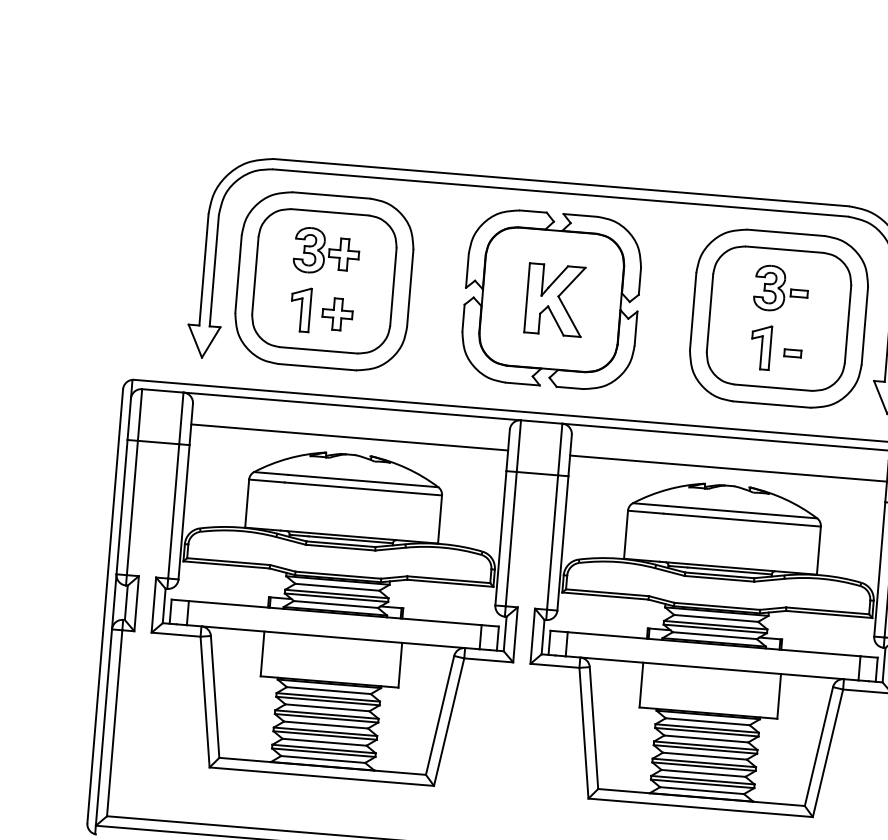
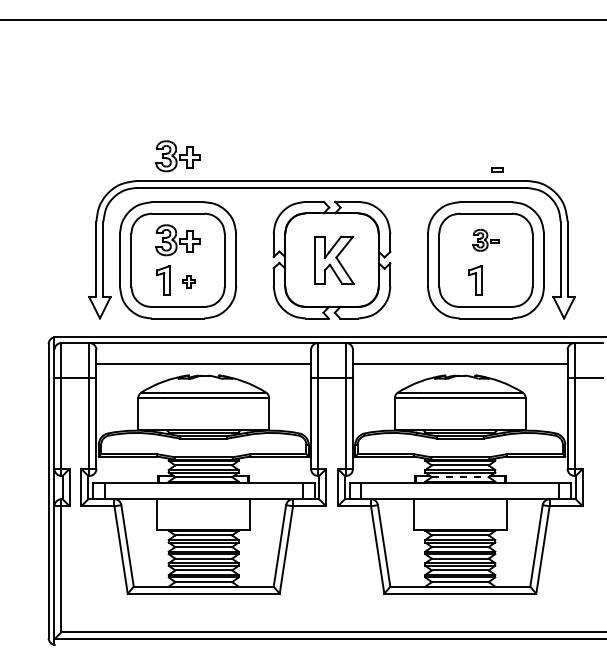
part: (336, 127) -> (177, 156), added
part: (780, 289) -> (485, 240), size x0.7
part: (337, 313) -> (188, 281), size x0.6
part: (793, 352) -> (497, 169), moved
line: (715, 636) -> (460, 477), solid -> dashed

